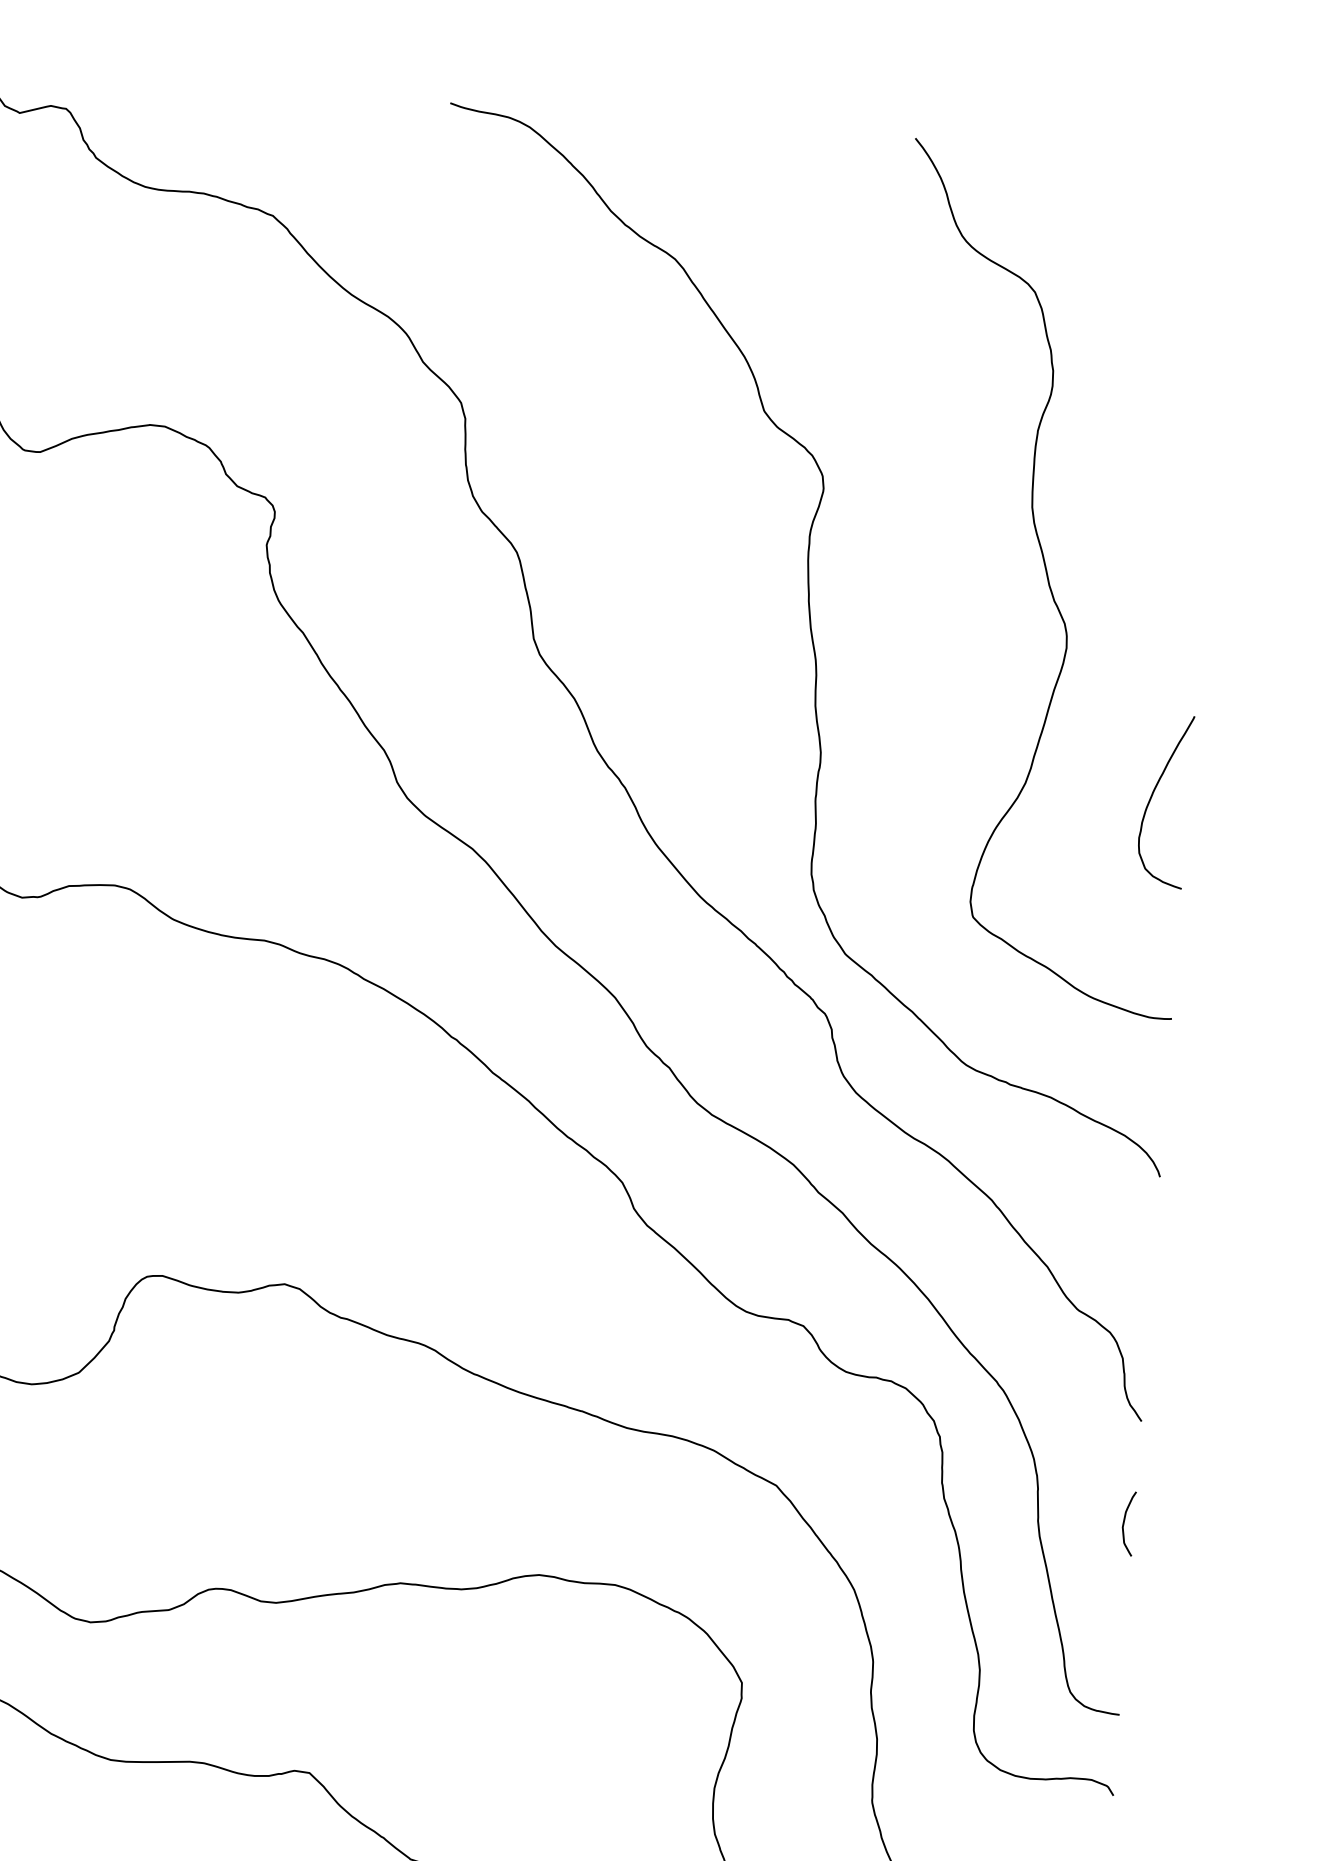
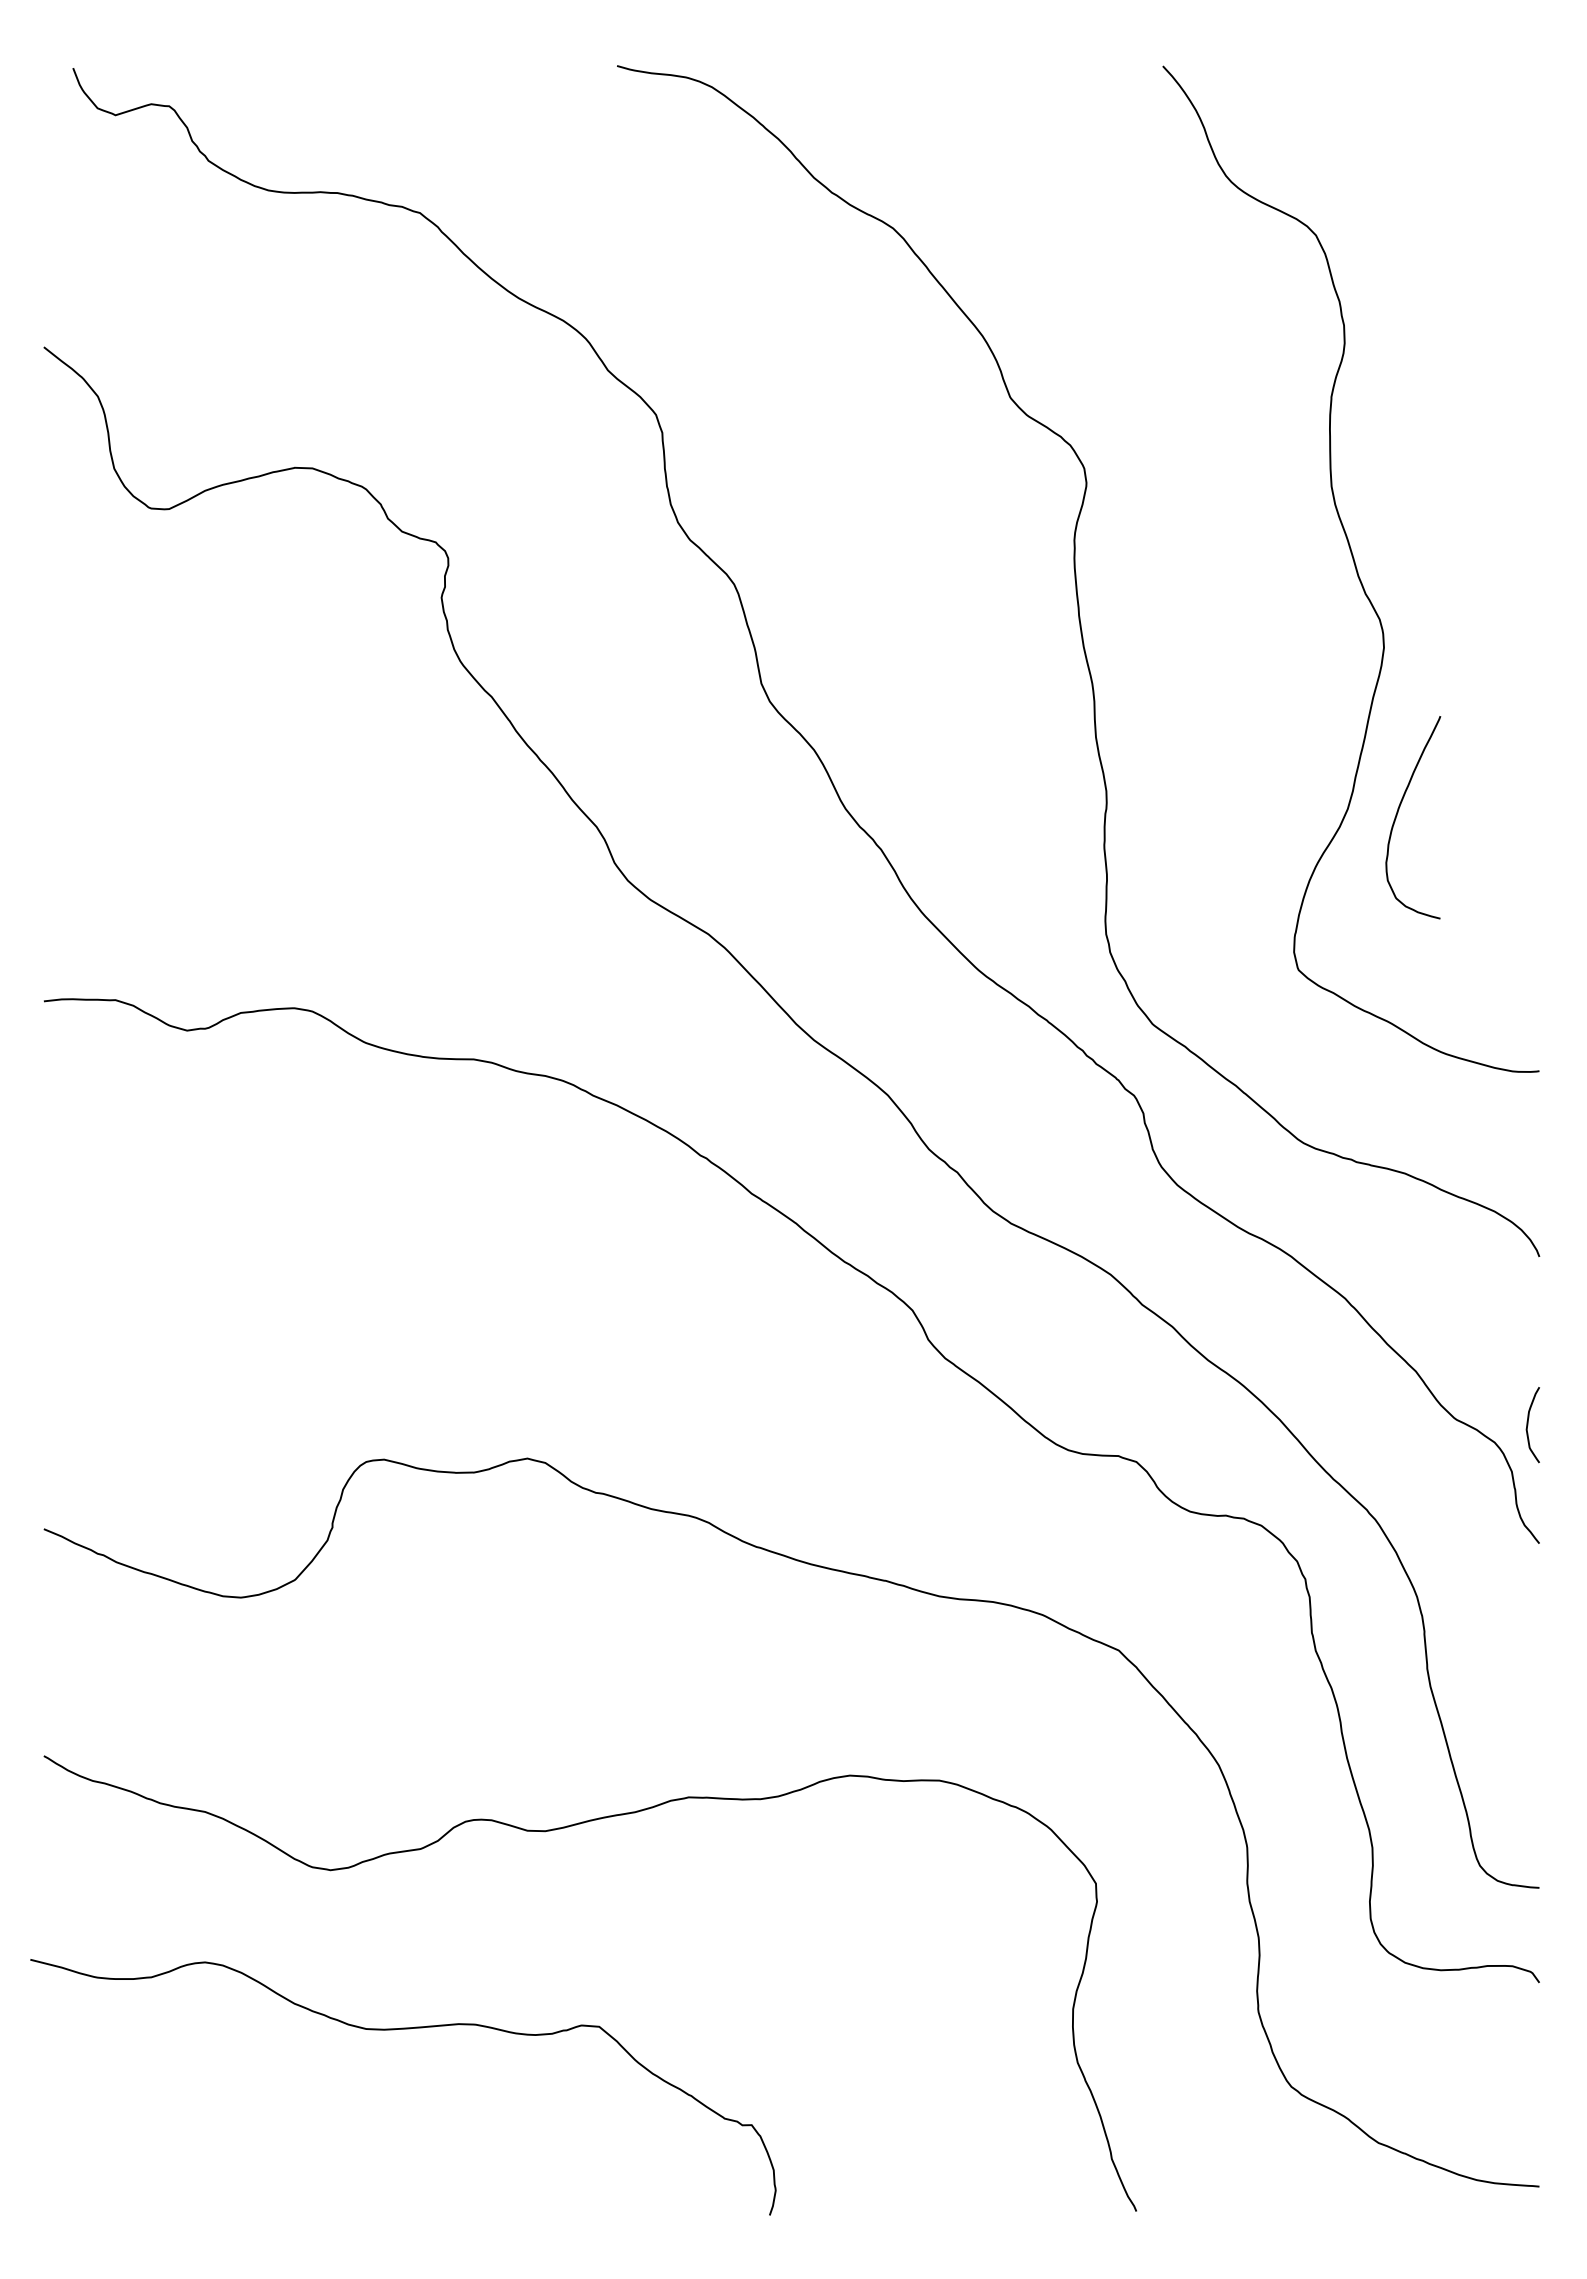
curve: (1152, 795) -> (1398, 812), moved
curve: (1124, 1523) -> (1528, 1425), moved

